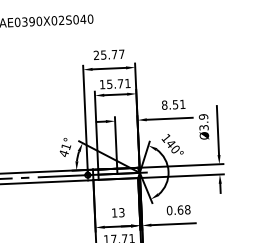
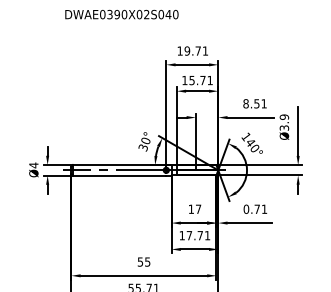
text: (108, 54) -> (192, 50), 25.77 -> 19.71
text: (65, 150) -> (144, 144), 41° -> 30°
text: (183, 209) -> (260, 208), 0.68 -> 0.71
text: (121, 211) -> (198, 208), 13 -> 17

